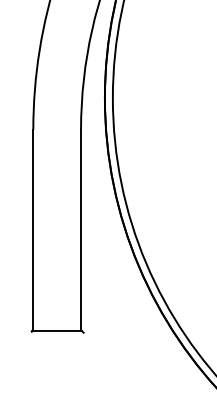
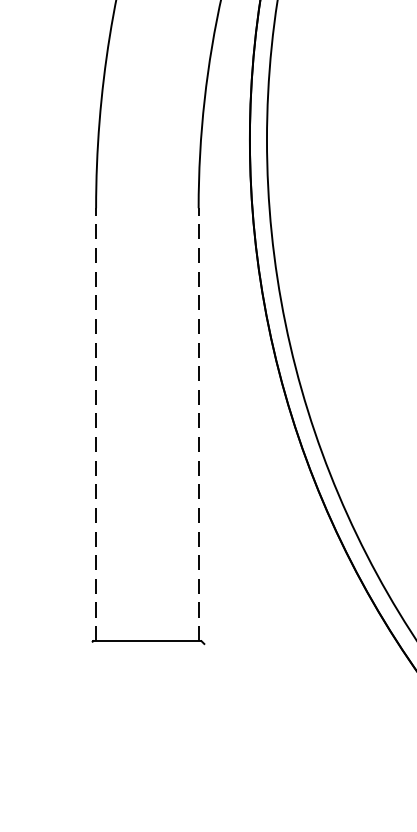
line: (33, 230) -> (96, 424), solid -> dashed
line: (81, 230) -> (199, 424), solid -> dashed

